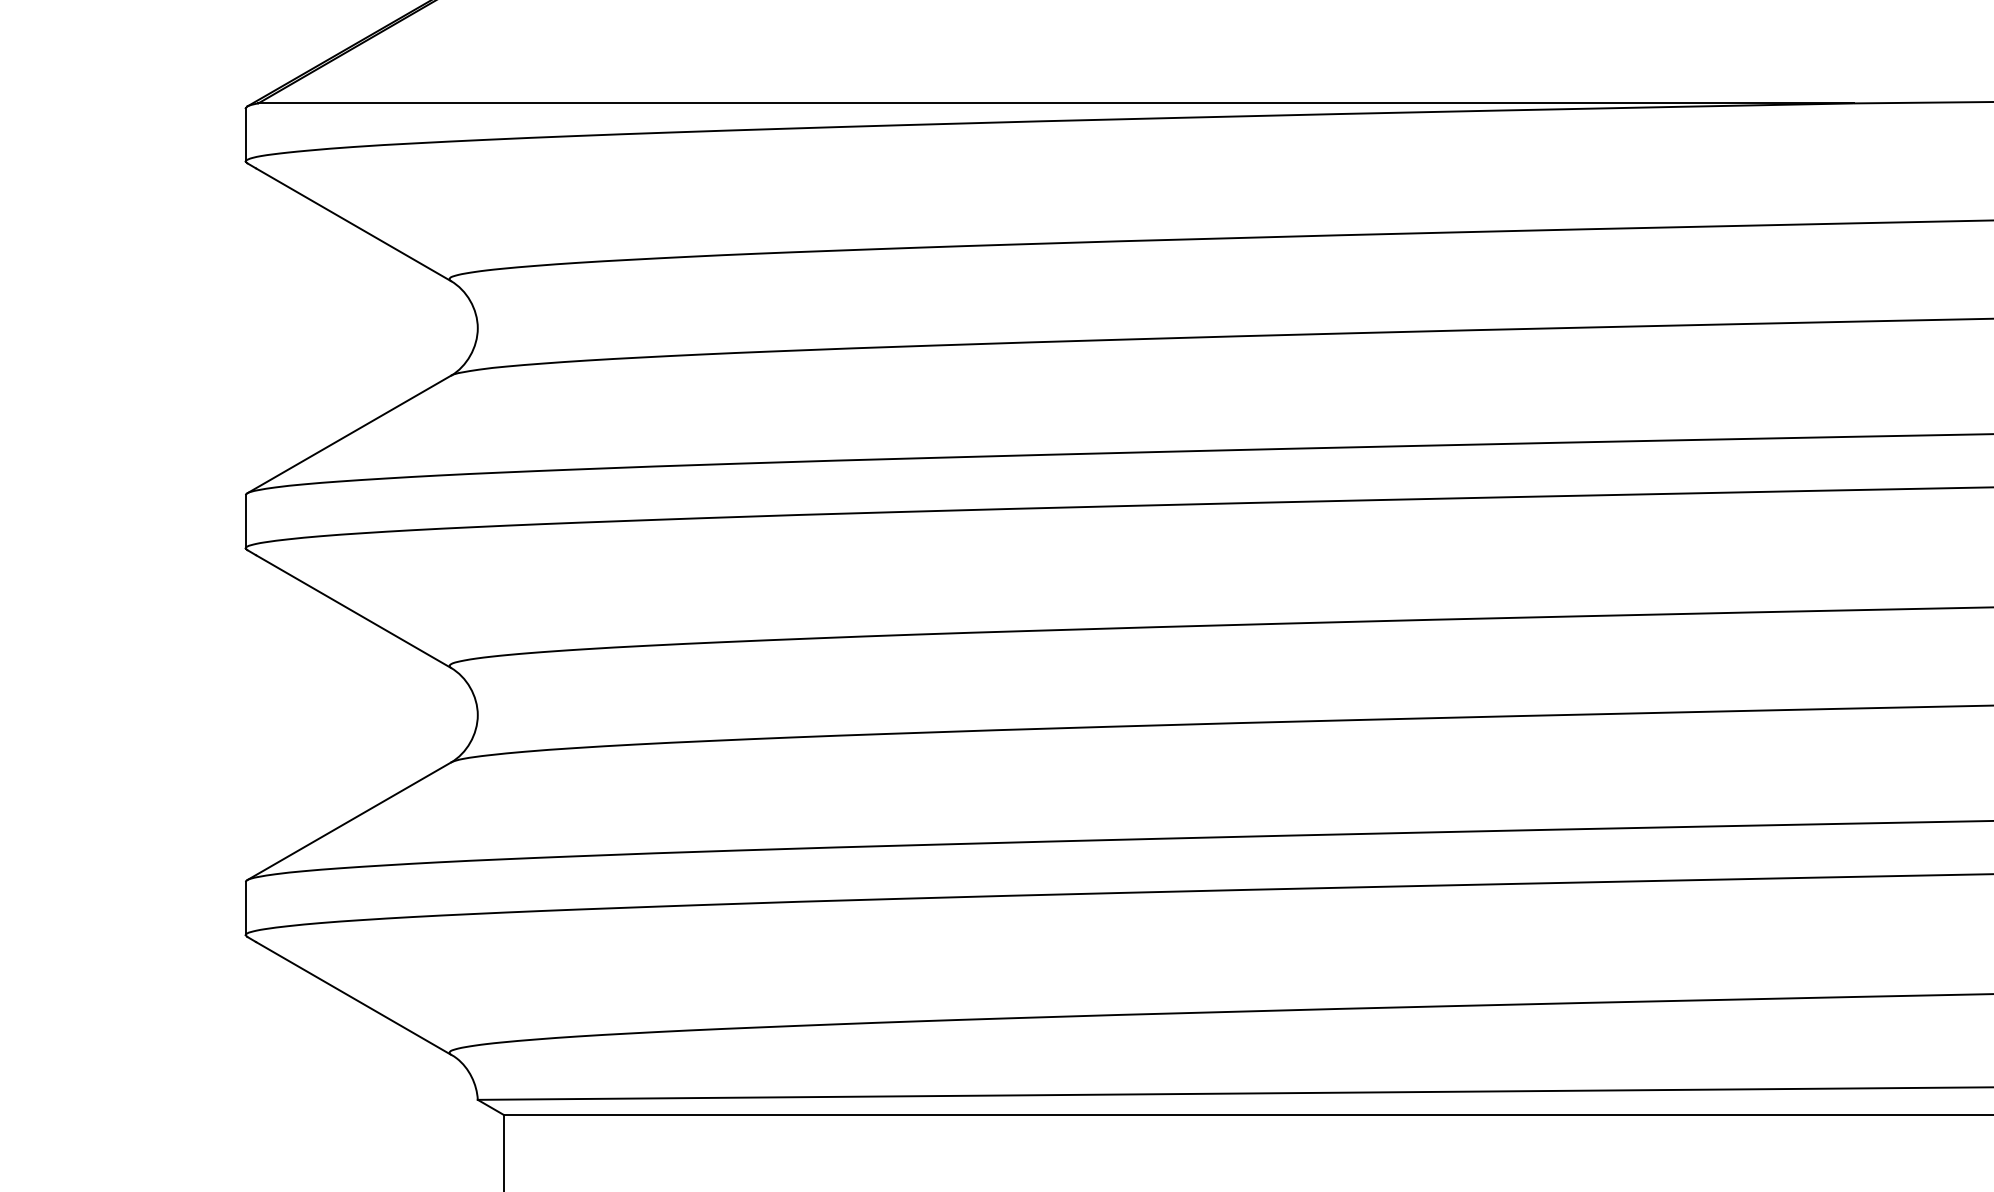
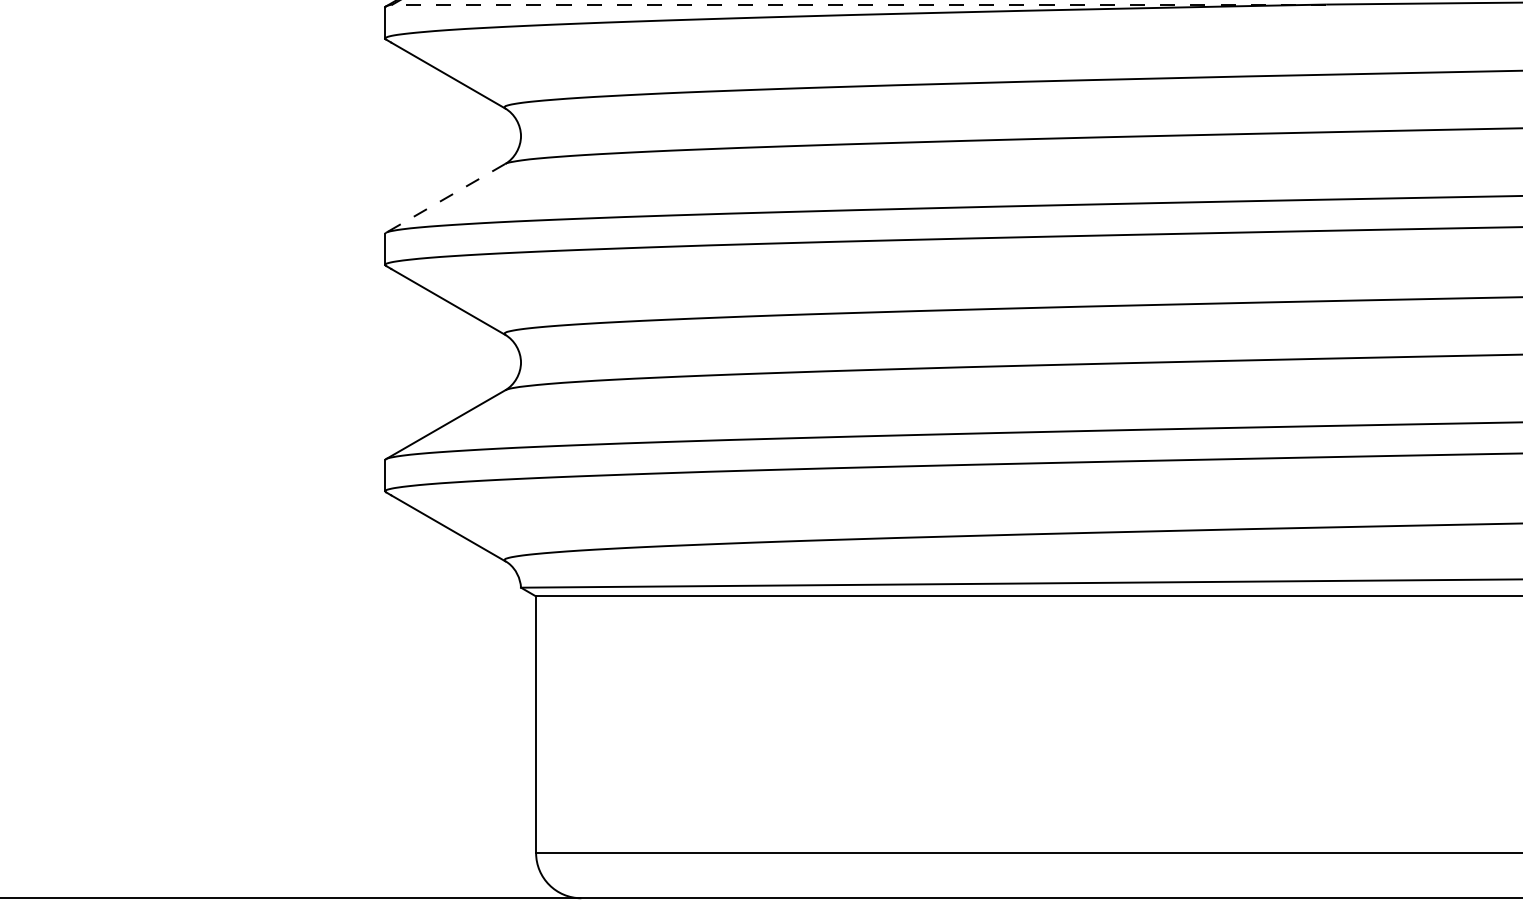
line: (1056, 103) -> (859, 4), solid -> dashed
line: (348, 434) -> (445, 198), solid -> dashed

